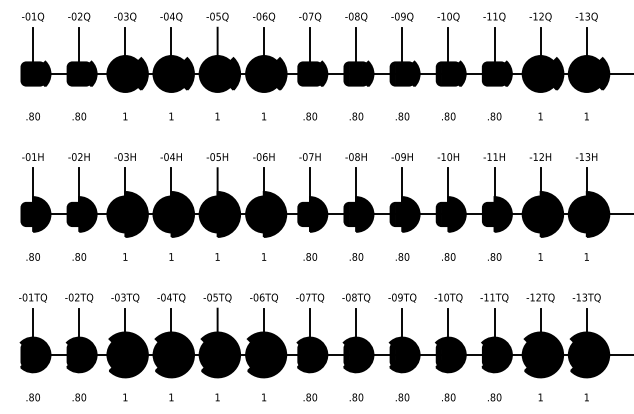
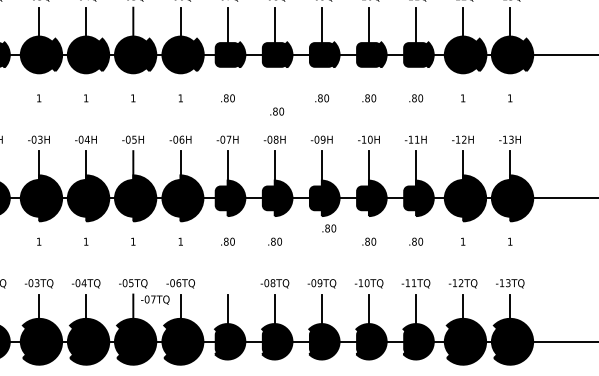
text: (356, 116) -> (277, 111), moved
text: (402, 256) -> (329, 228), moved
text: (310, 297) -> (155, 299), moved

